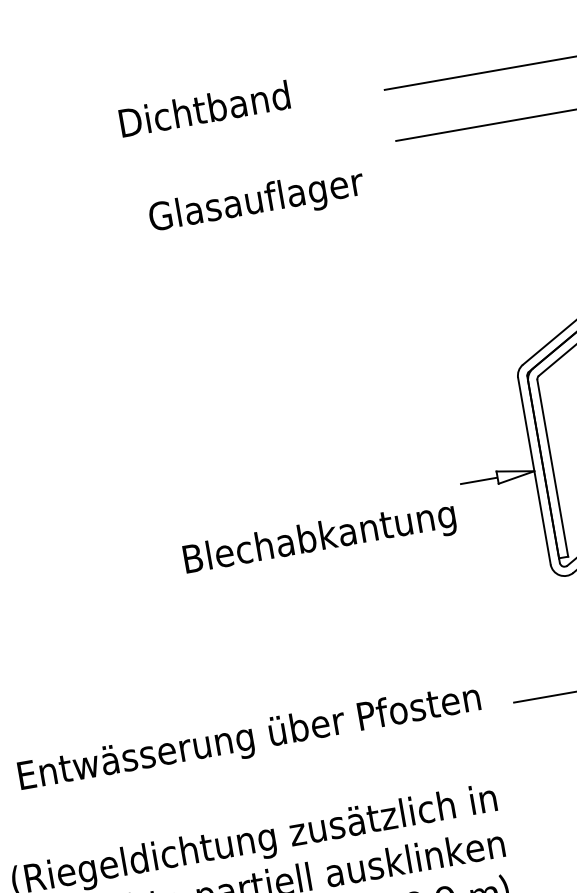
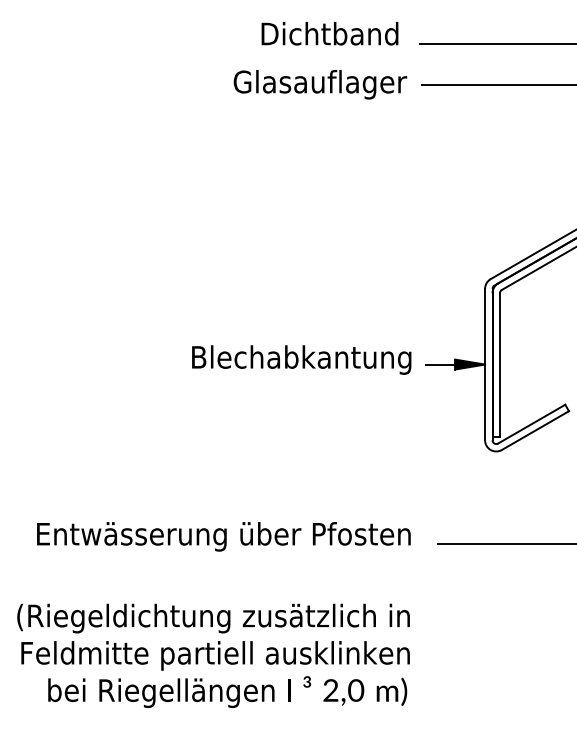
text: (203, 108) -> (329, 33), moved
text: (257, 202) -> (320, 84), moved
fill: (516, 474) -> (470, 364), added
text: (319, 539) -> (301, 359), moved

